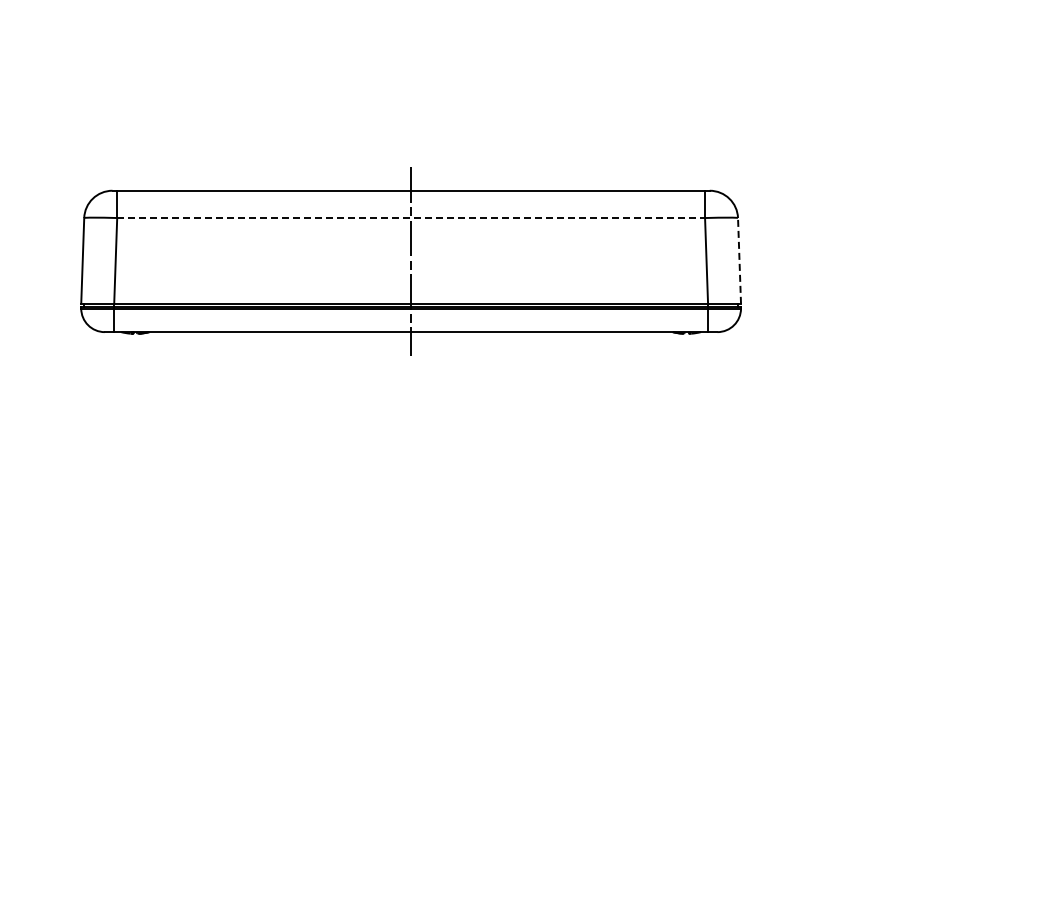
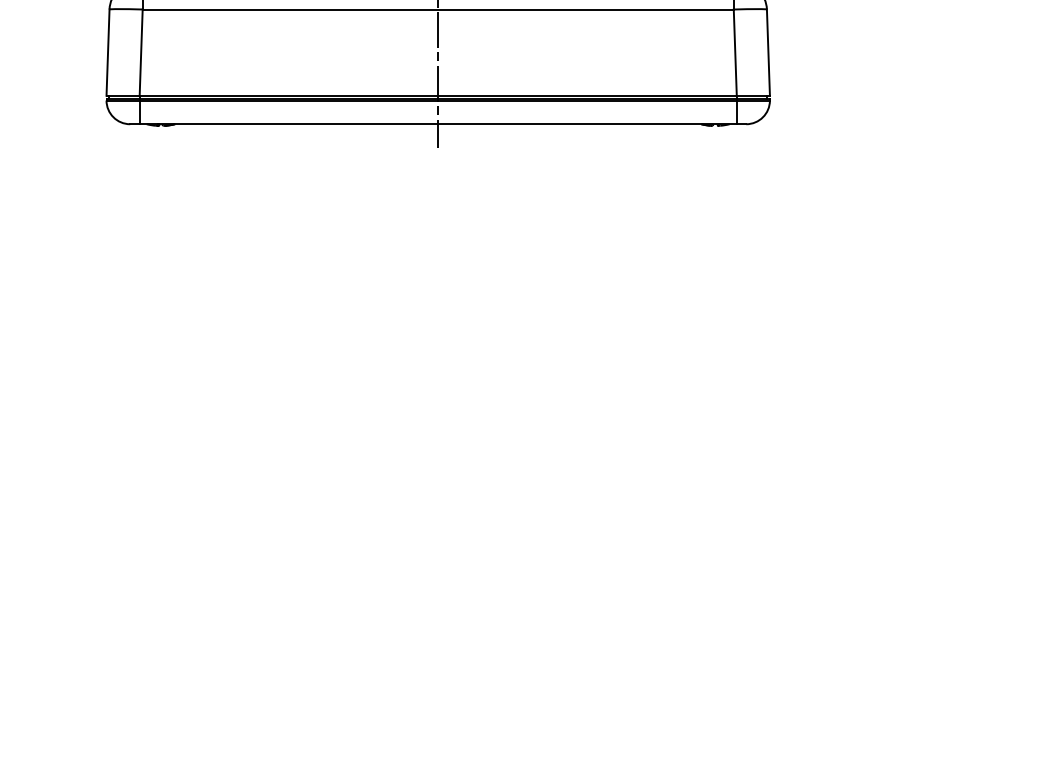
line: (411, 218) -> (438, 9), dashed -> solid
line: (739, 260) -> (768, 52), dashed -> solid

